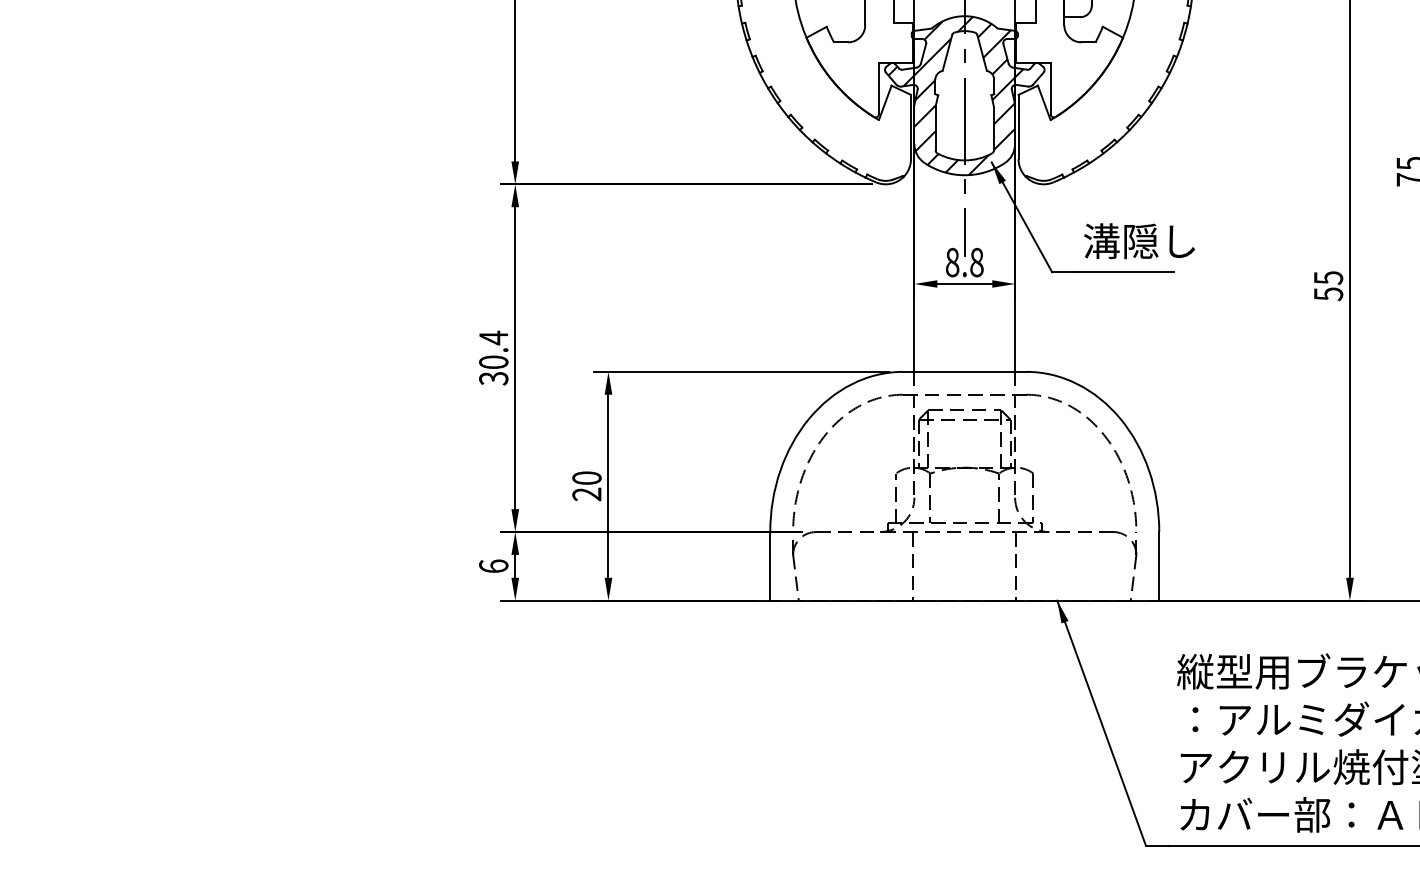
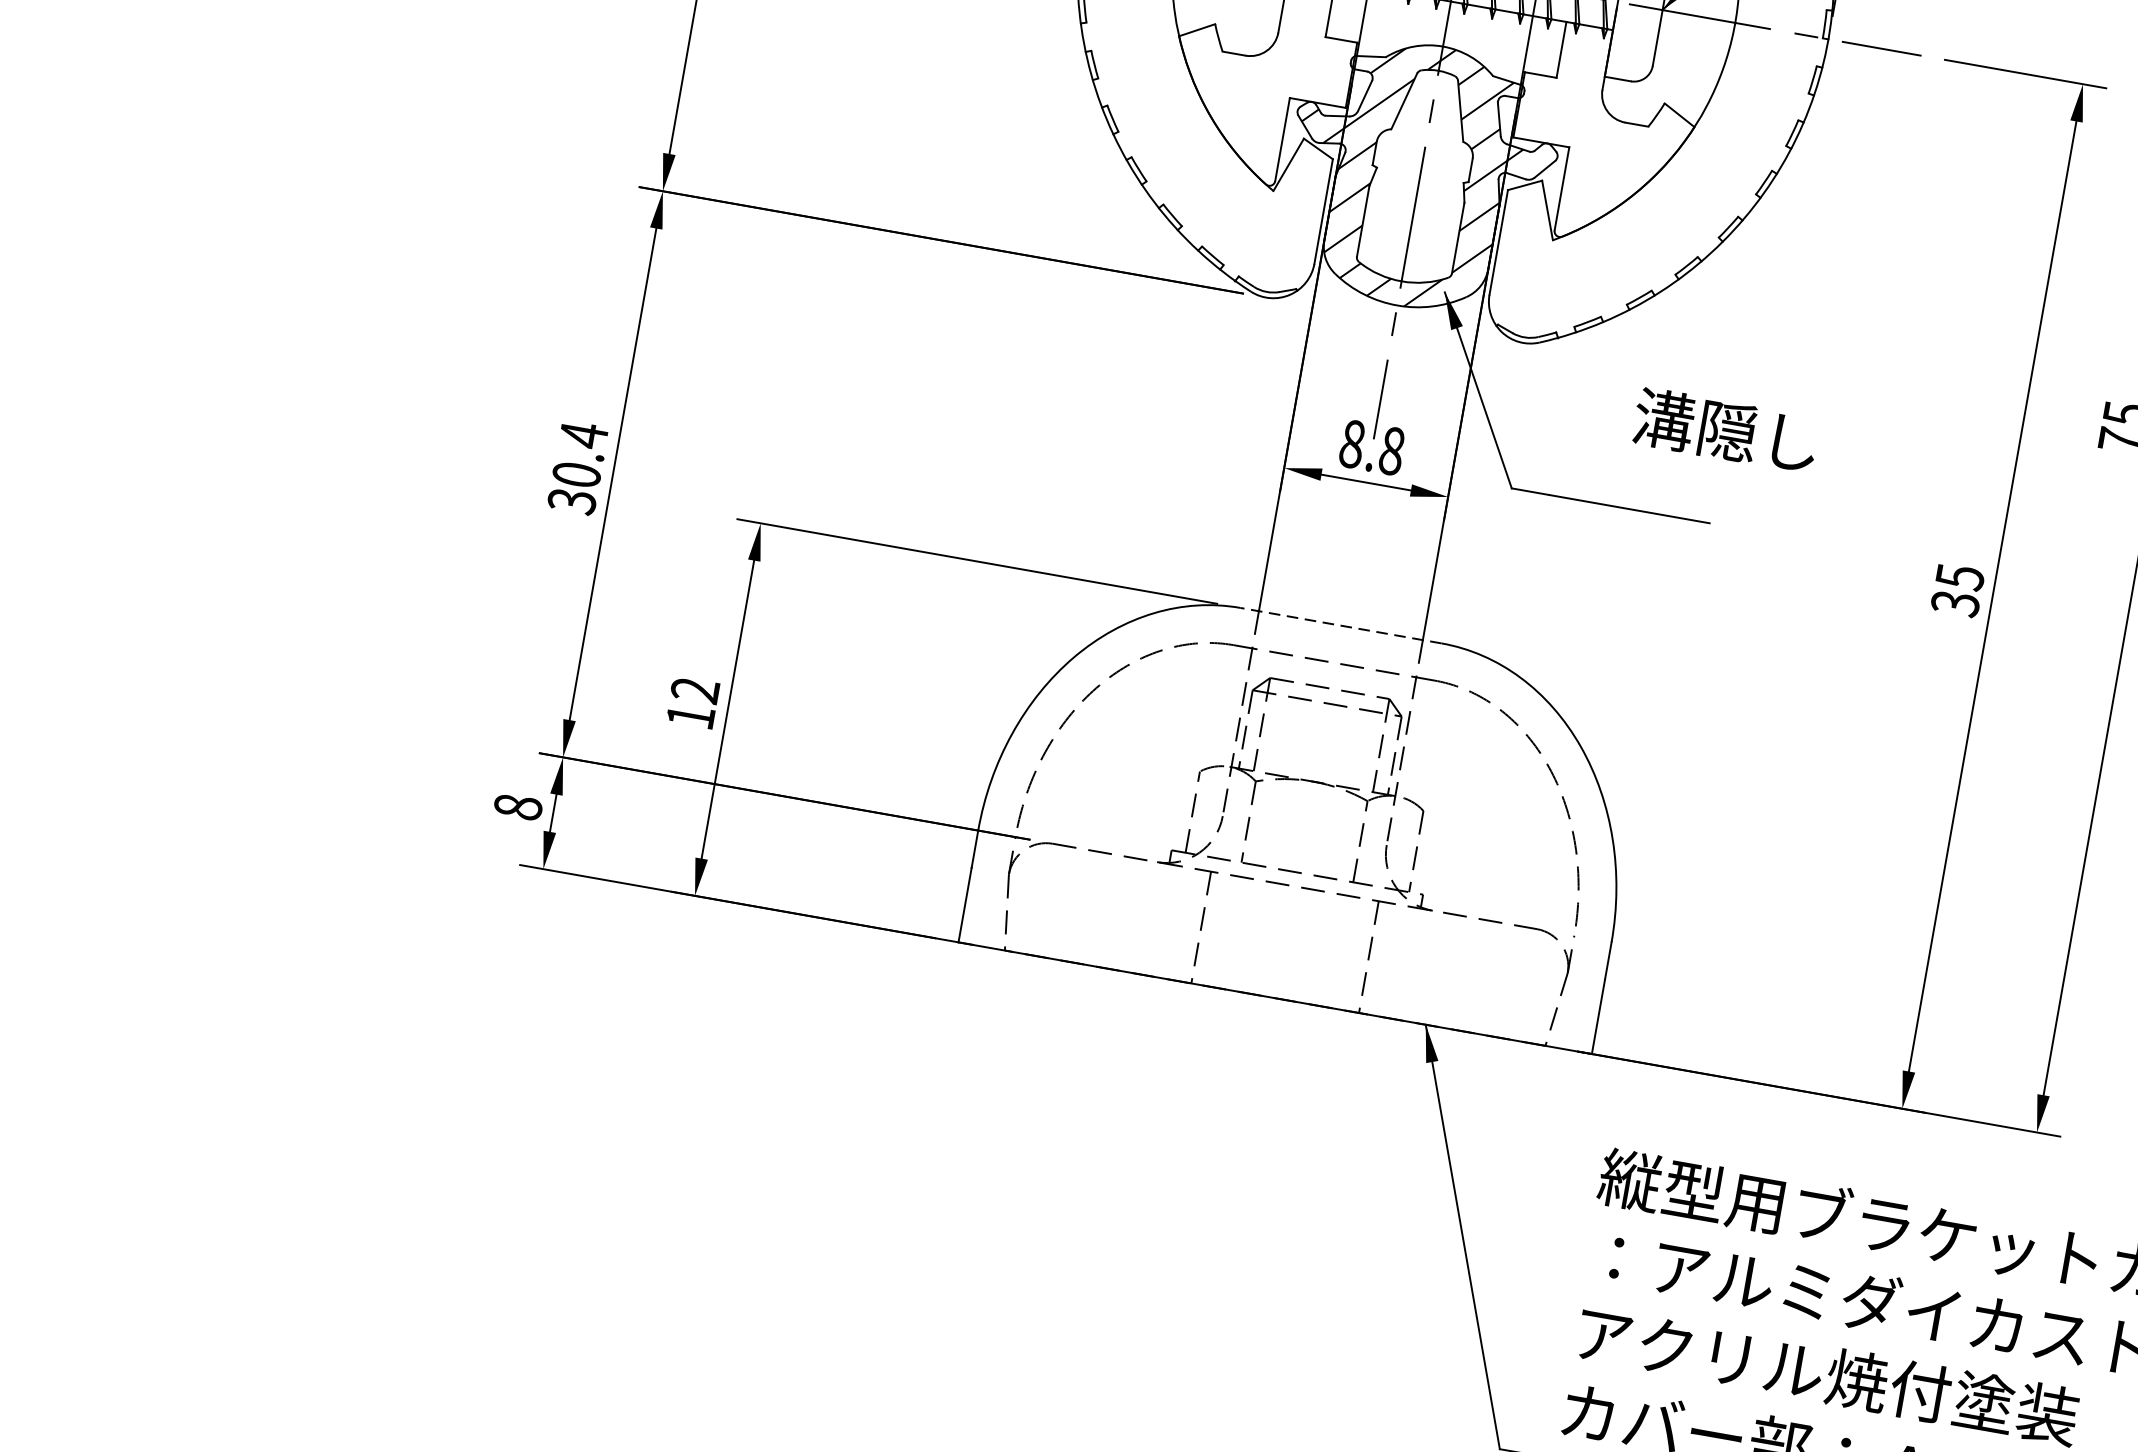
text: (1139, 241) -> (1725, 430), moved
text: (1327, 293) -> (1953, 602), 55 -> 35
line: (964, 371) -> (1340, 624), solid -> dashed
text: (586, 486) -> (692, 703), 20 -> 12
text: (493, 566) -> (517, 807), 6 -> 8

